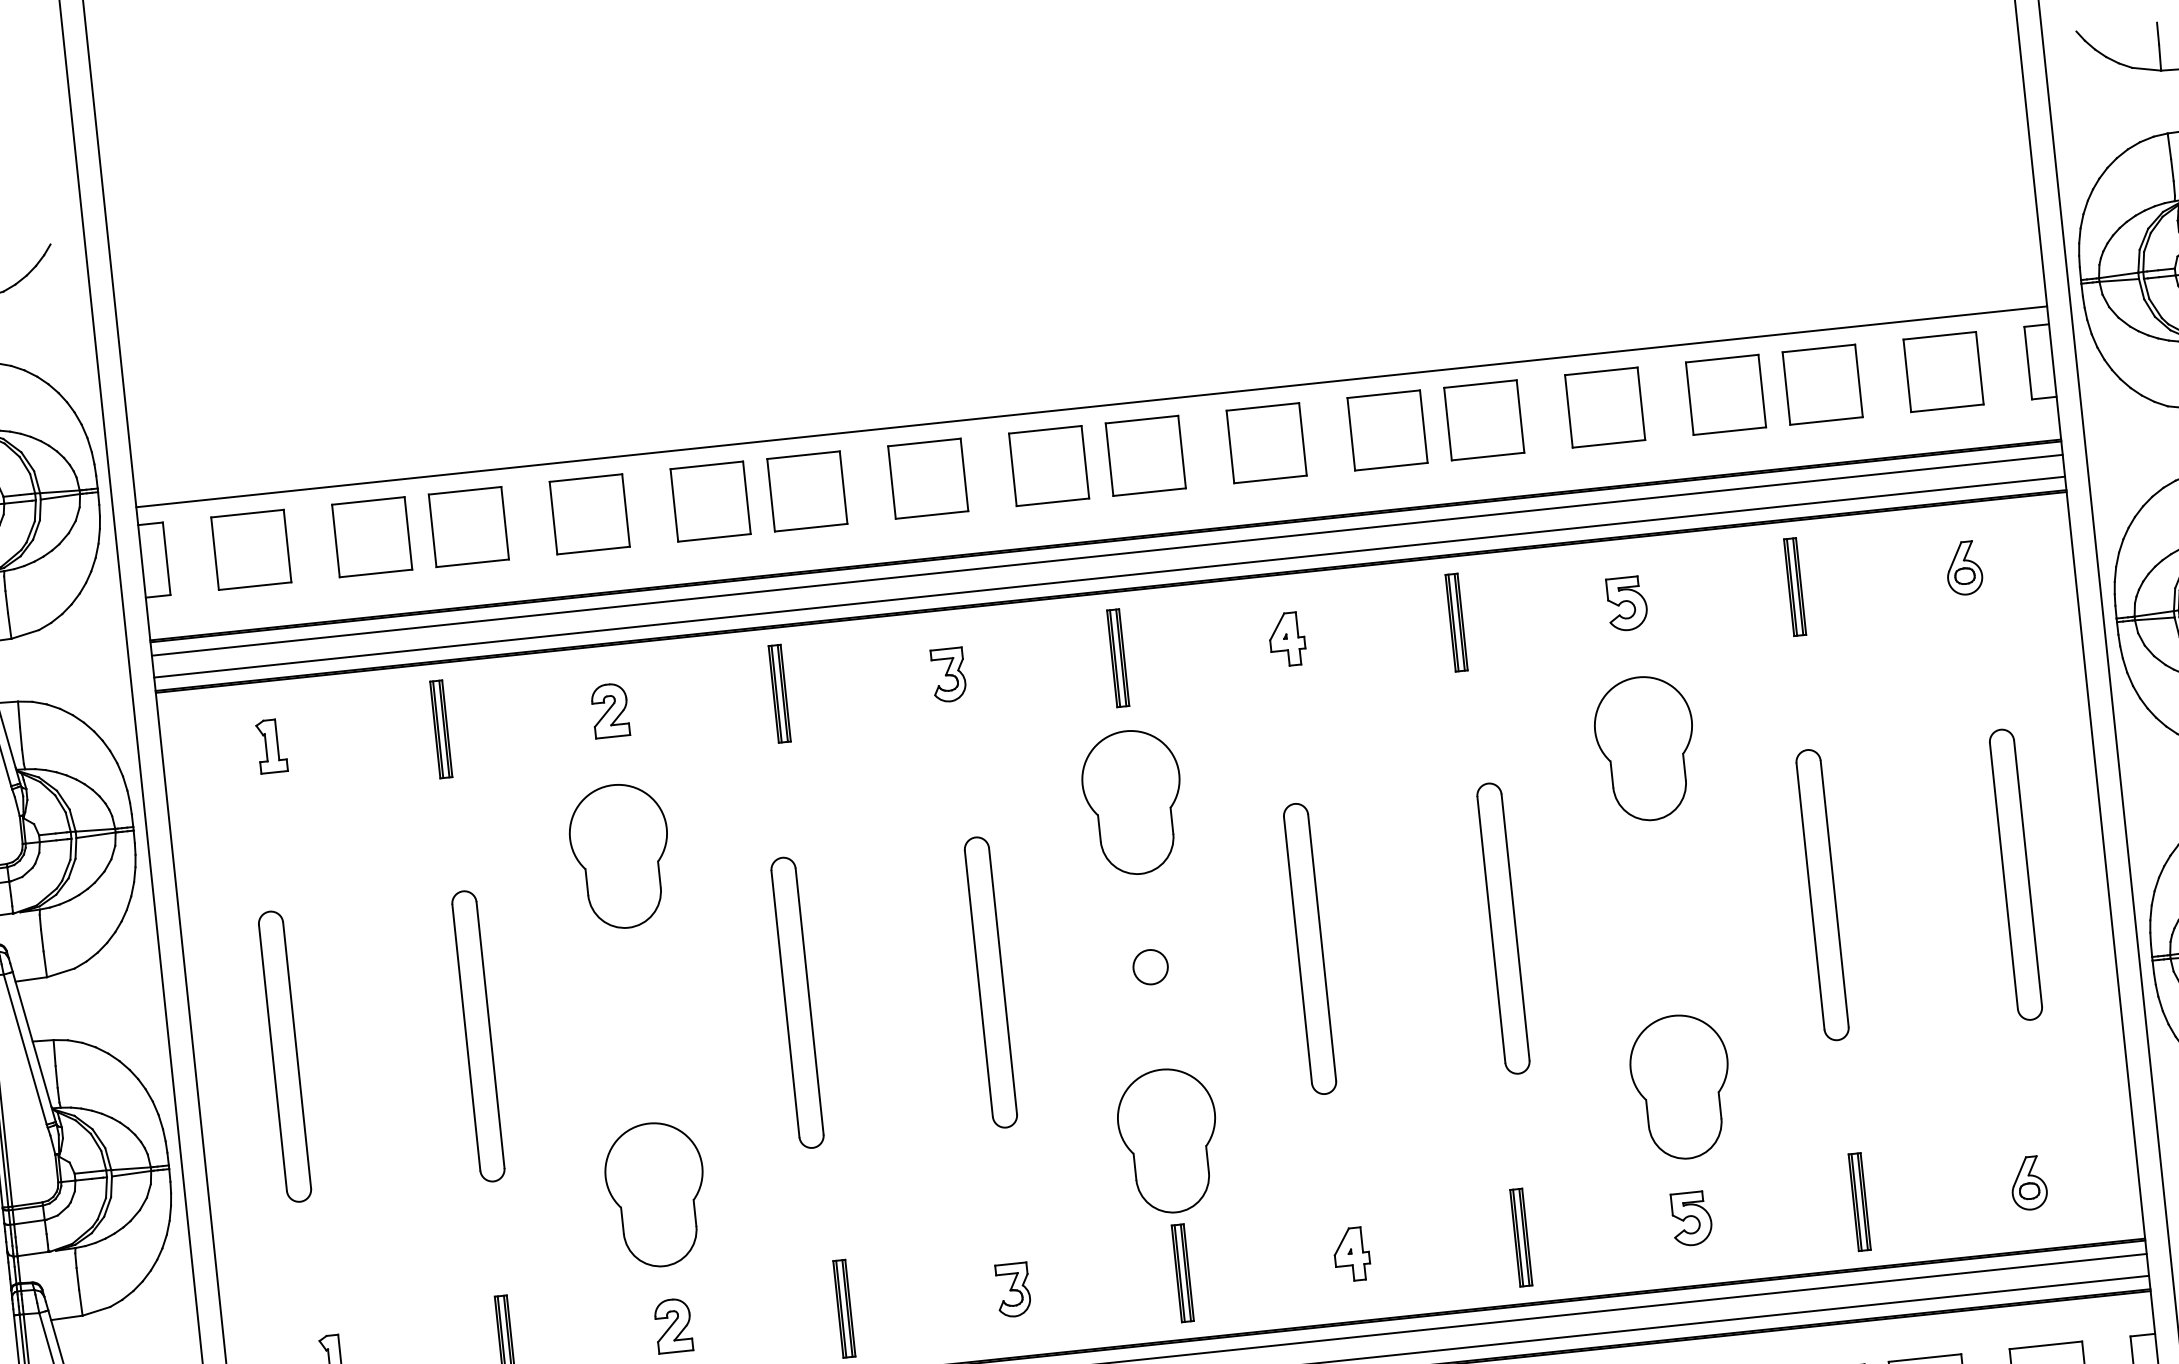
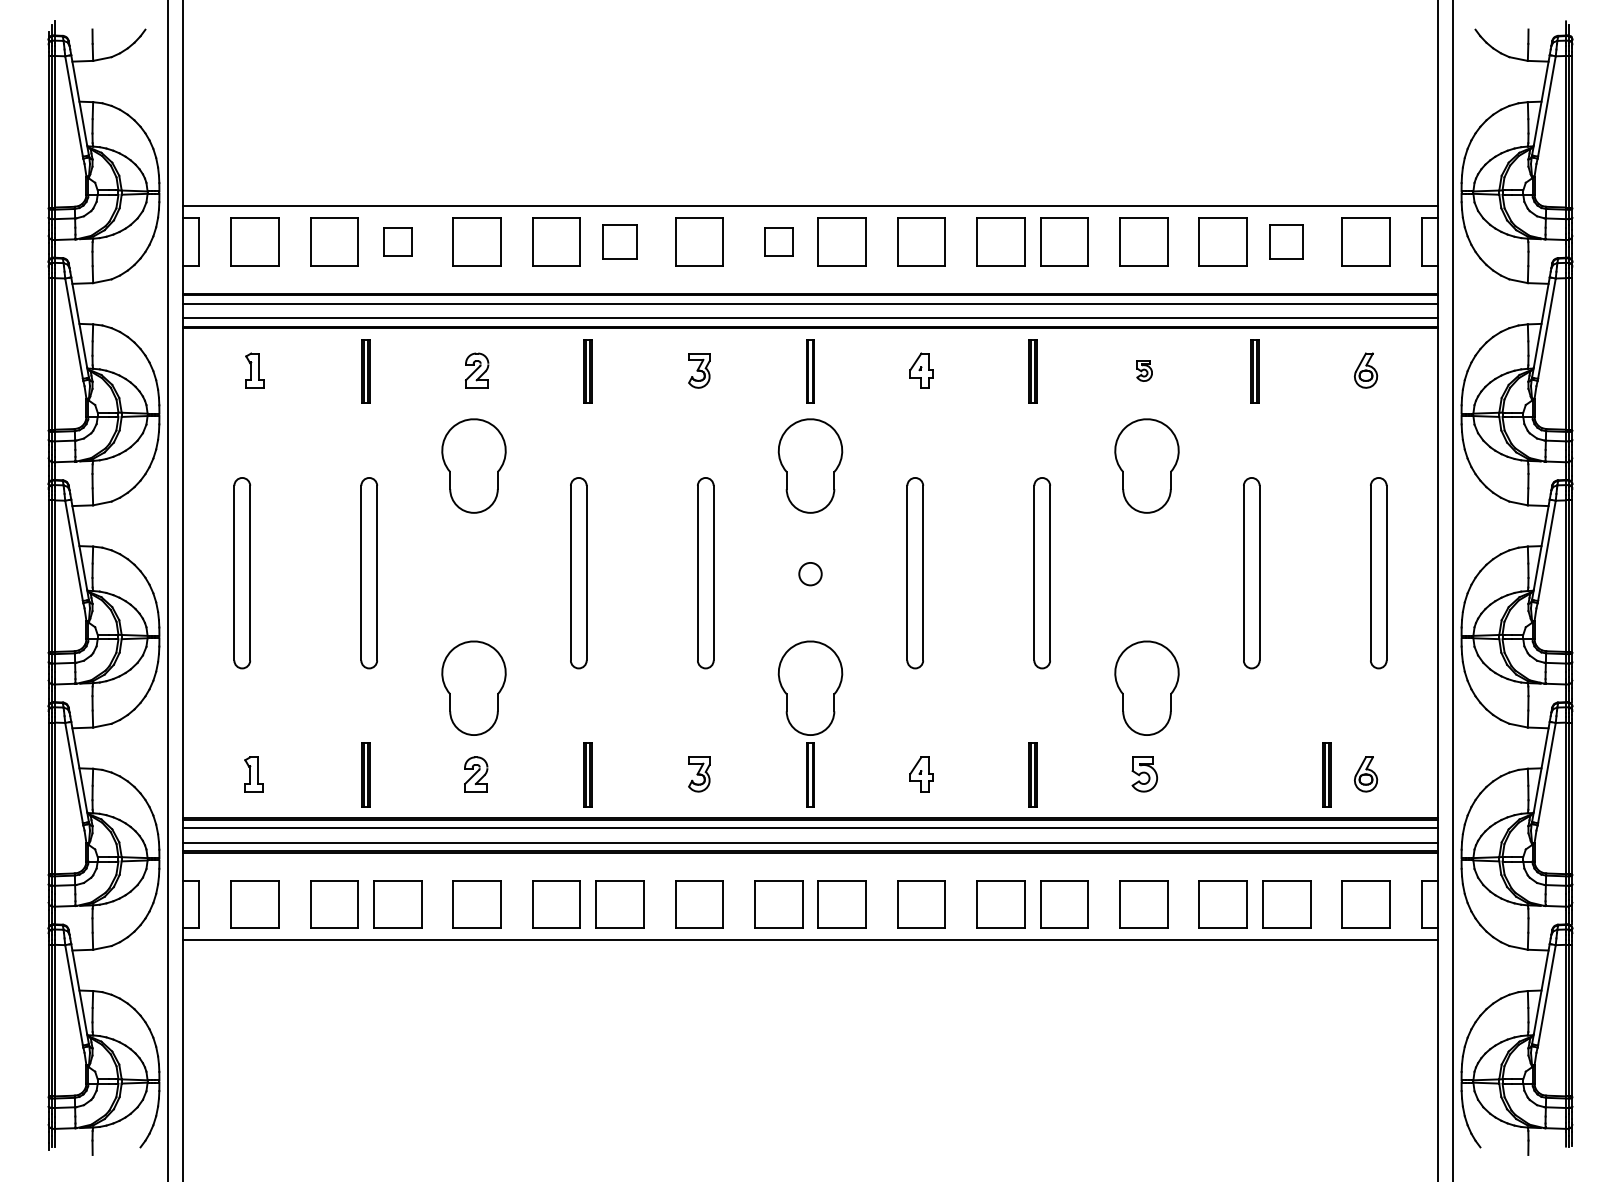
part: (1822, 384) -> (1286, 241), size x0.7
part: (1048, 465) -> (778, 241), size x0.6
part: (806, 491) -> (619, 241), size x0.7
part: (468, 526) -> (397, 241), size x0.6
part: (1626, 603) -> (1144, 370), size x0.6
part: (1858, 1201) -> (1326, 774), moved

